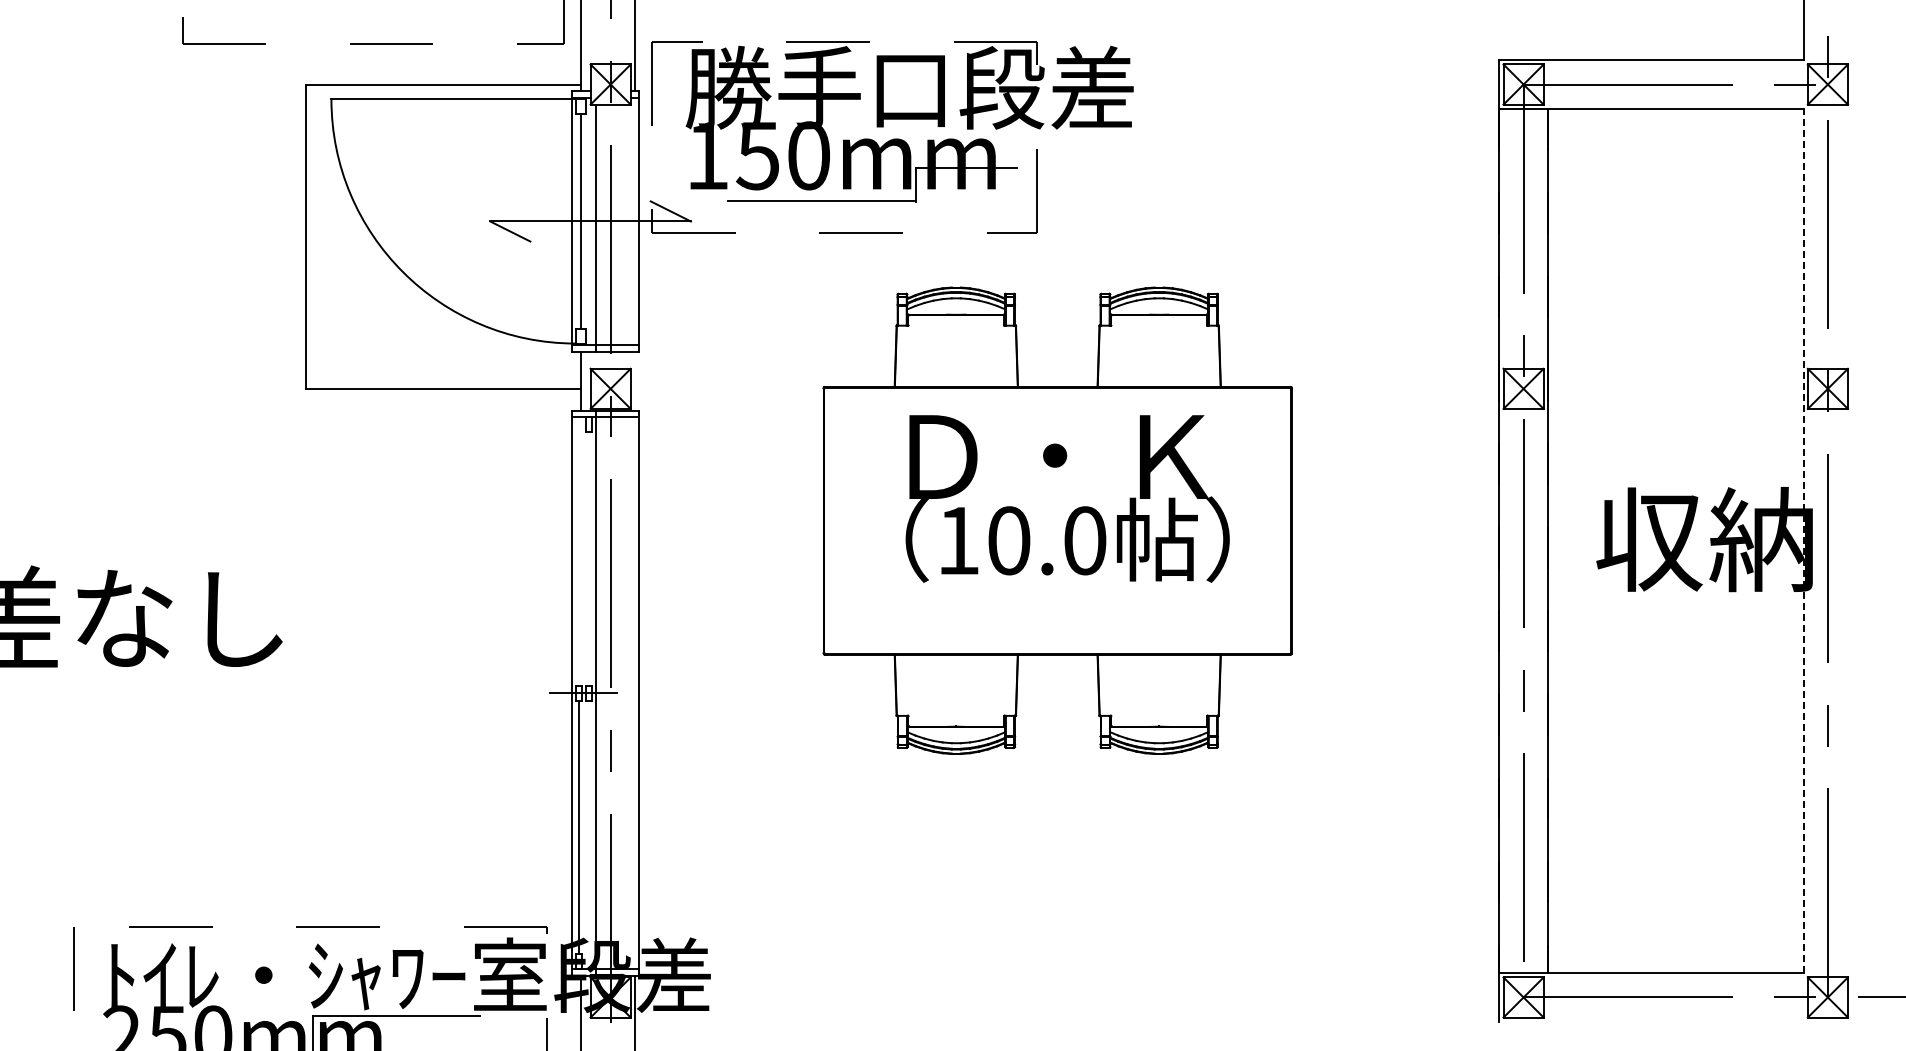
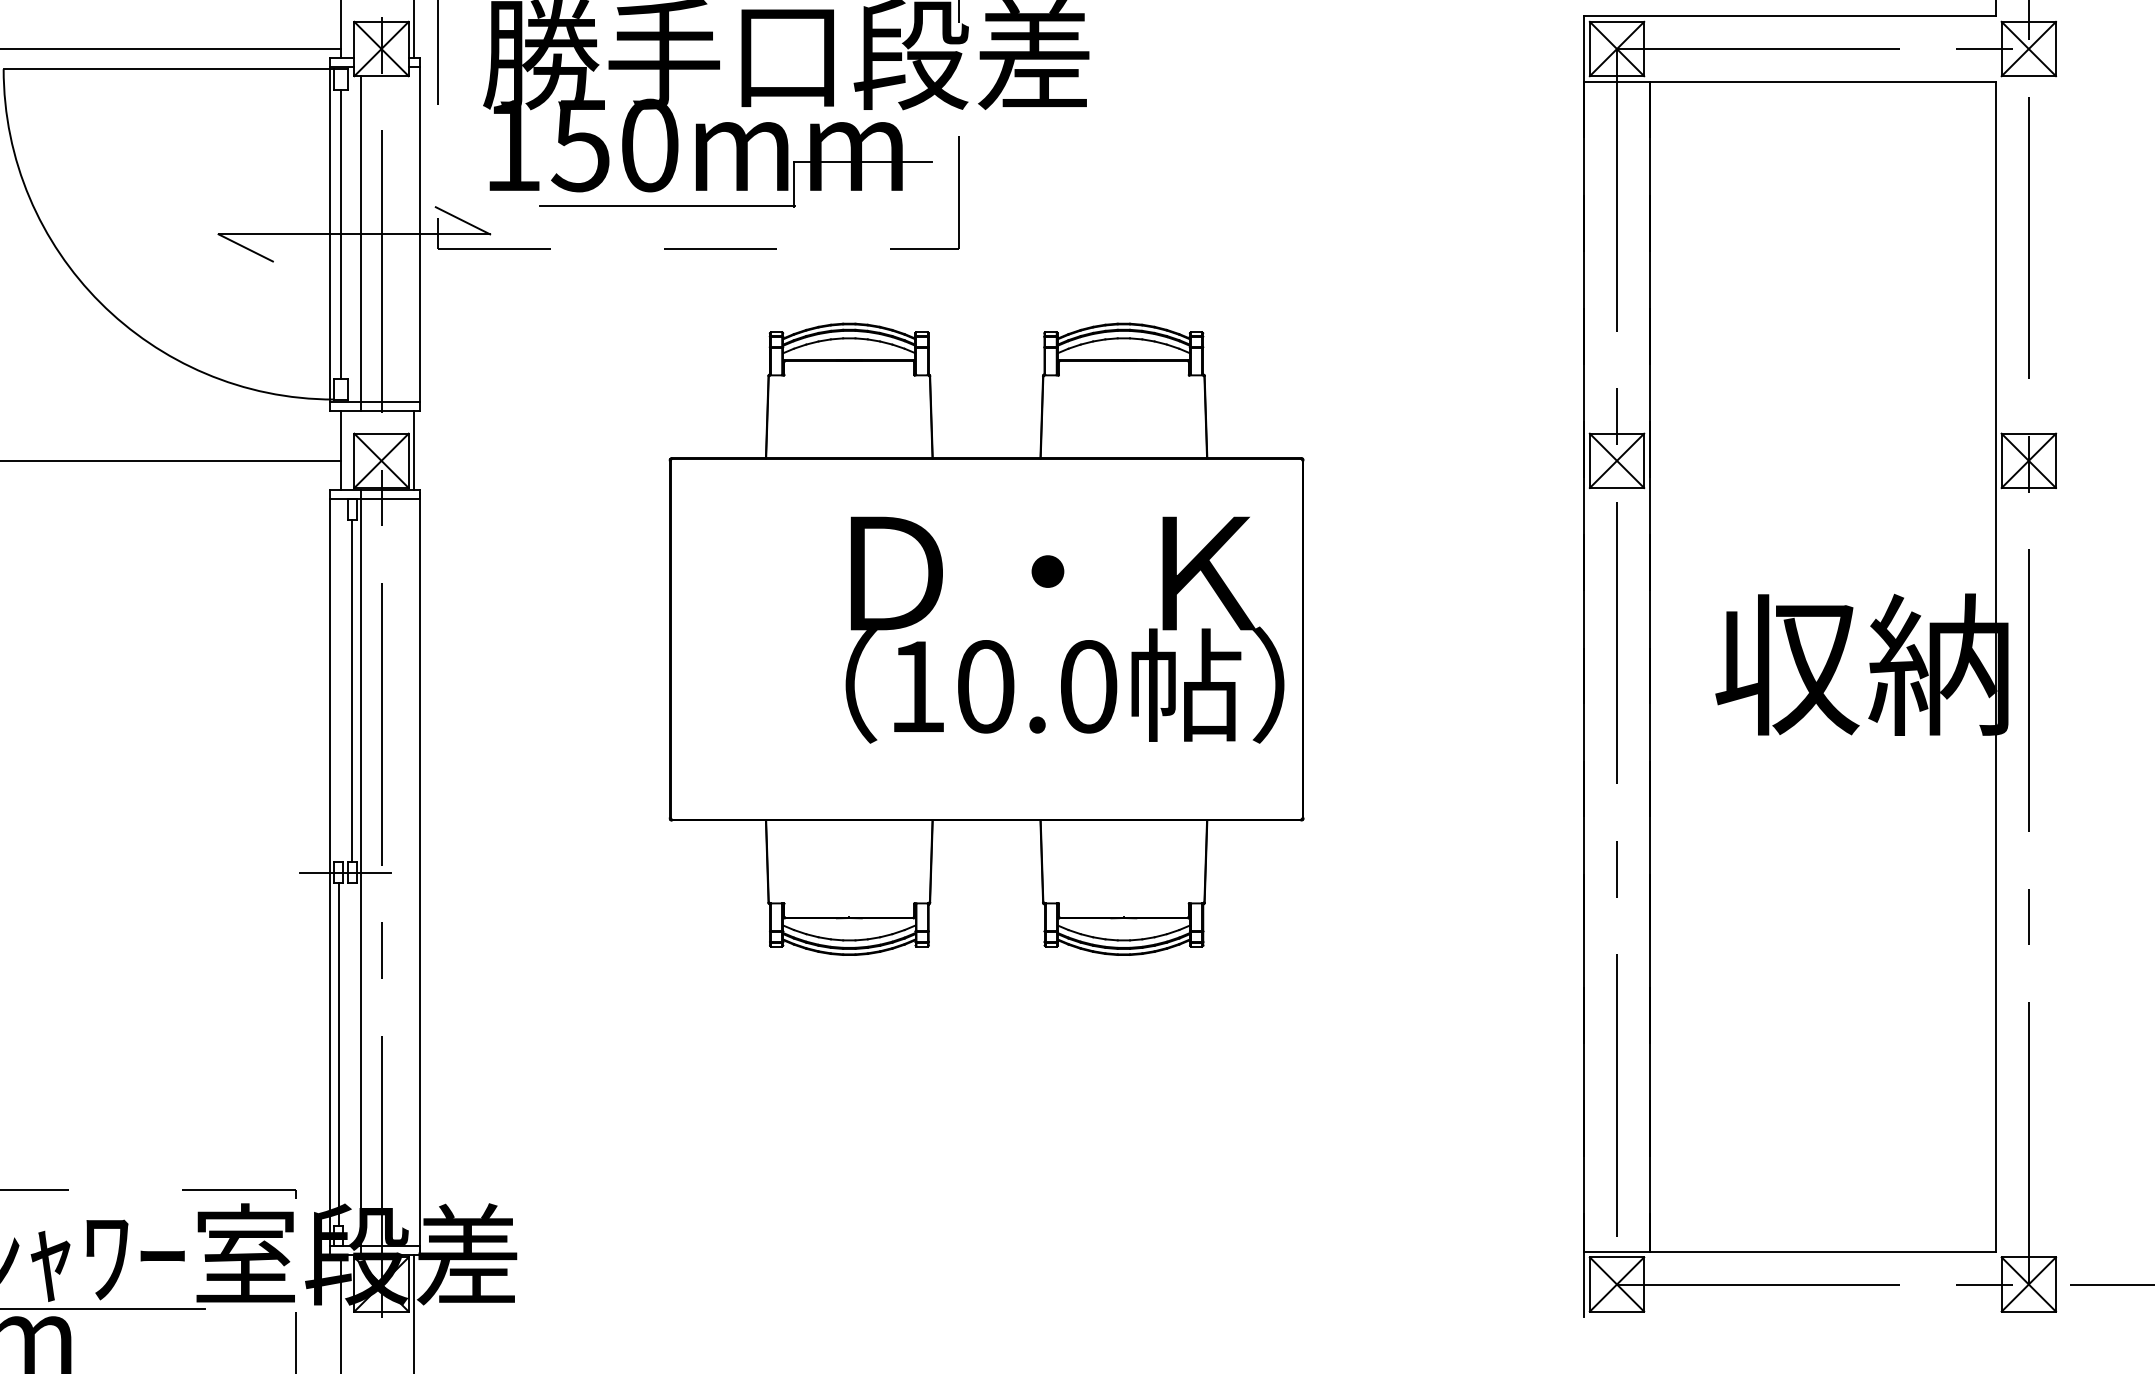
line: (634, 380) -> (413, 449), added
text: (1067, 498) -> (1064, 629), moved
line: (1803, 540) -> (1995, 666), dashed -> solid
line: (588, 558) -> (351, 690), added

